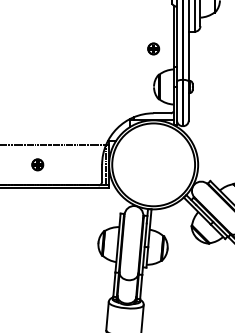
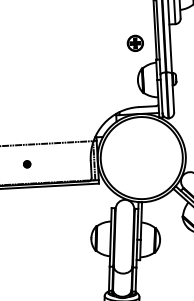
part: (153, 48) -> (135, 42), size x1.4
part: (37, 164) -> (26, 163), size x0.6

